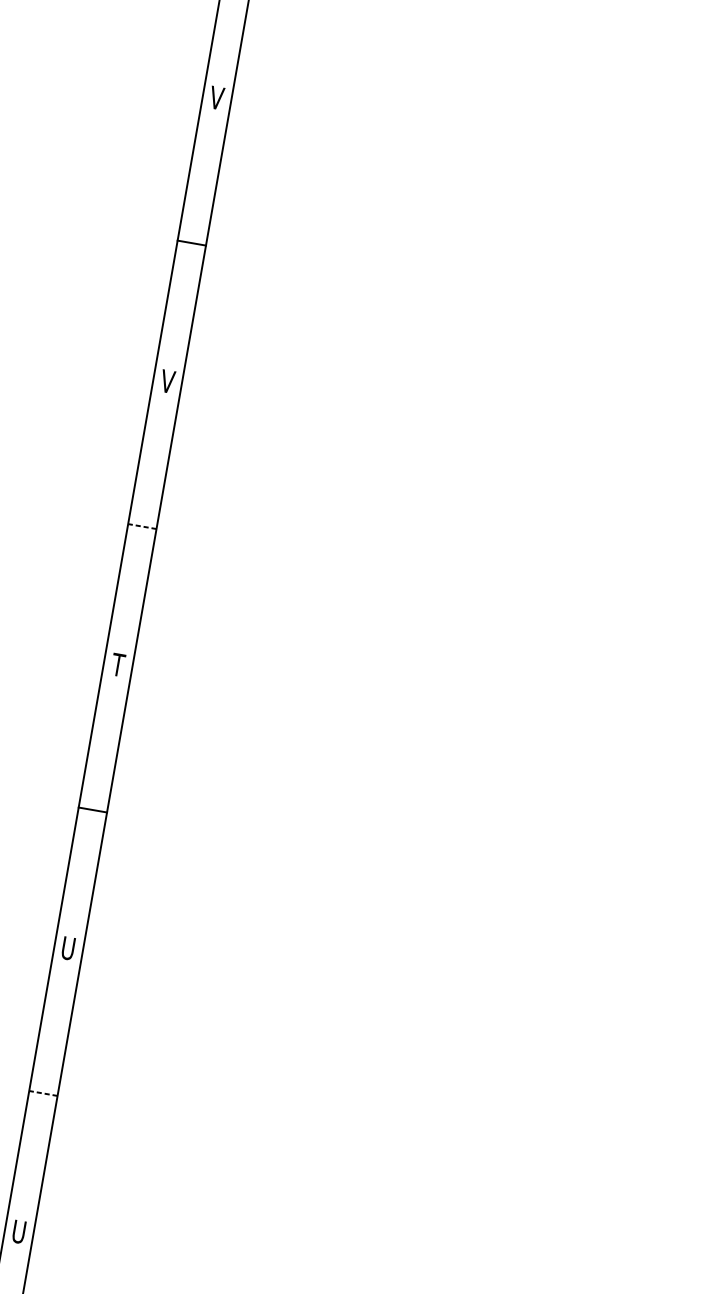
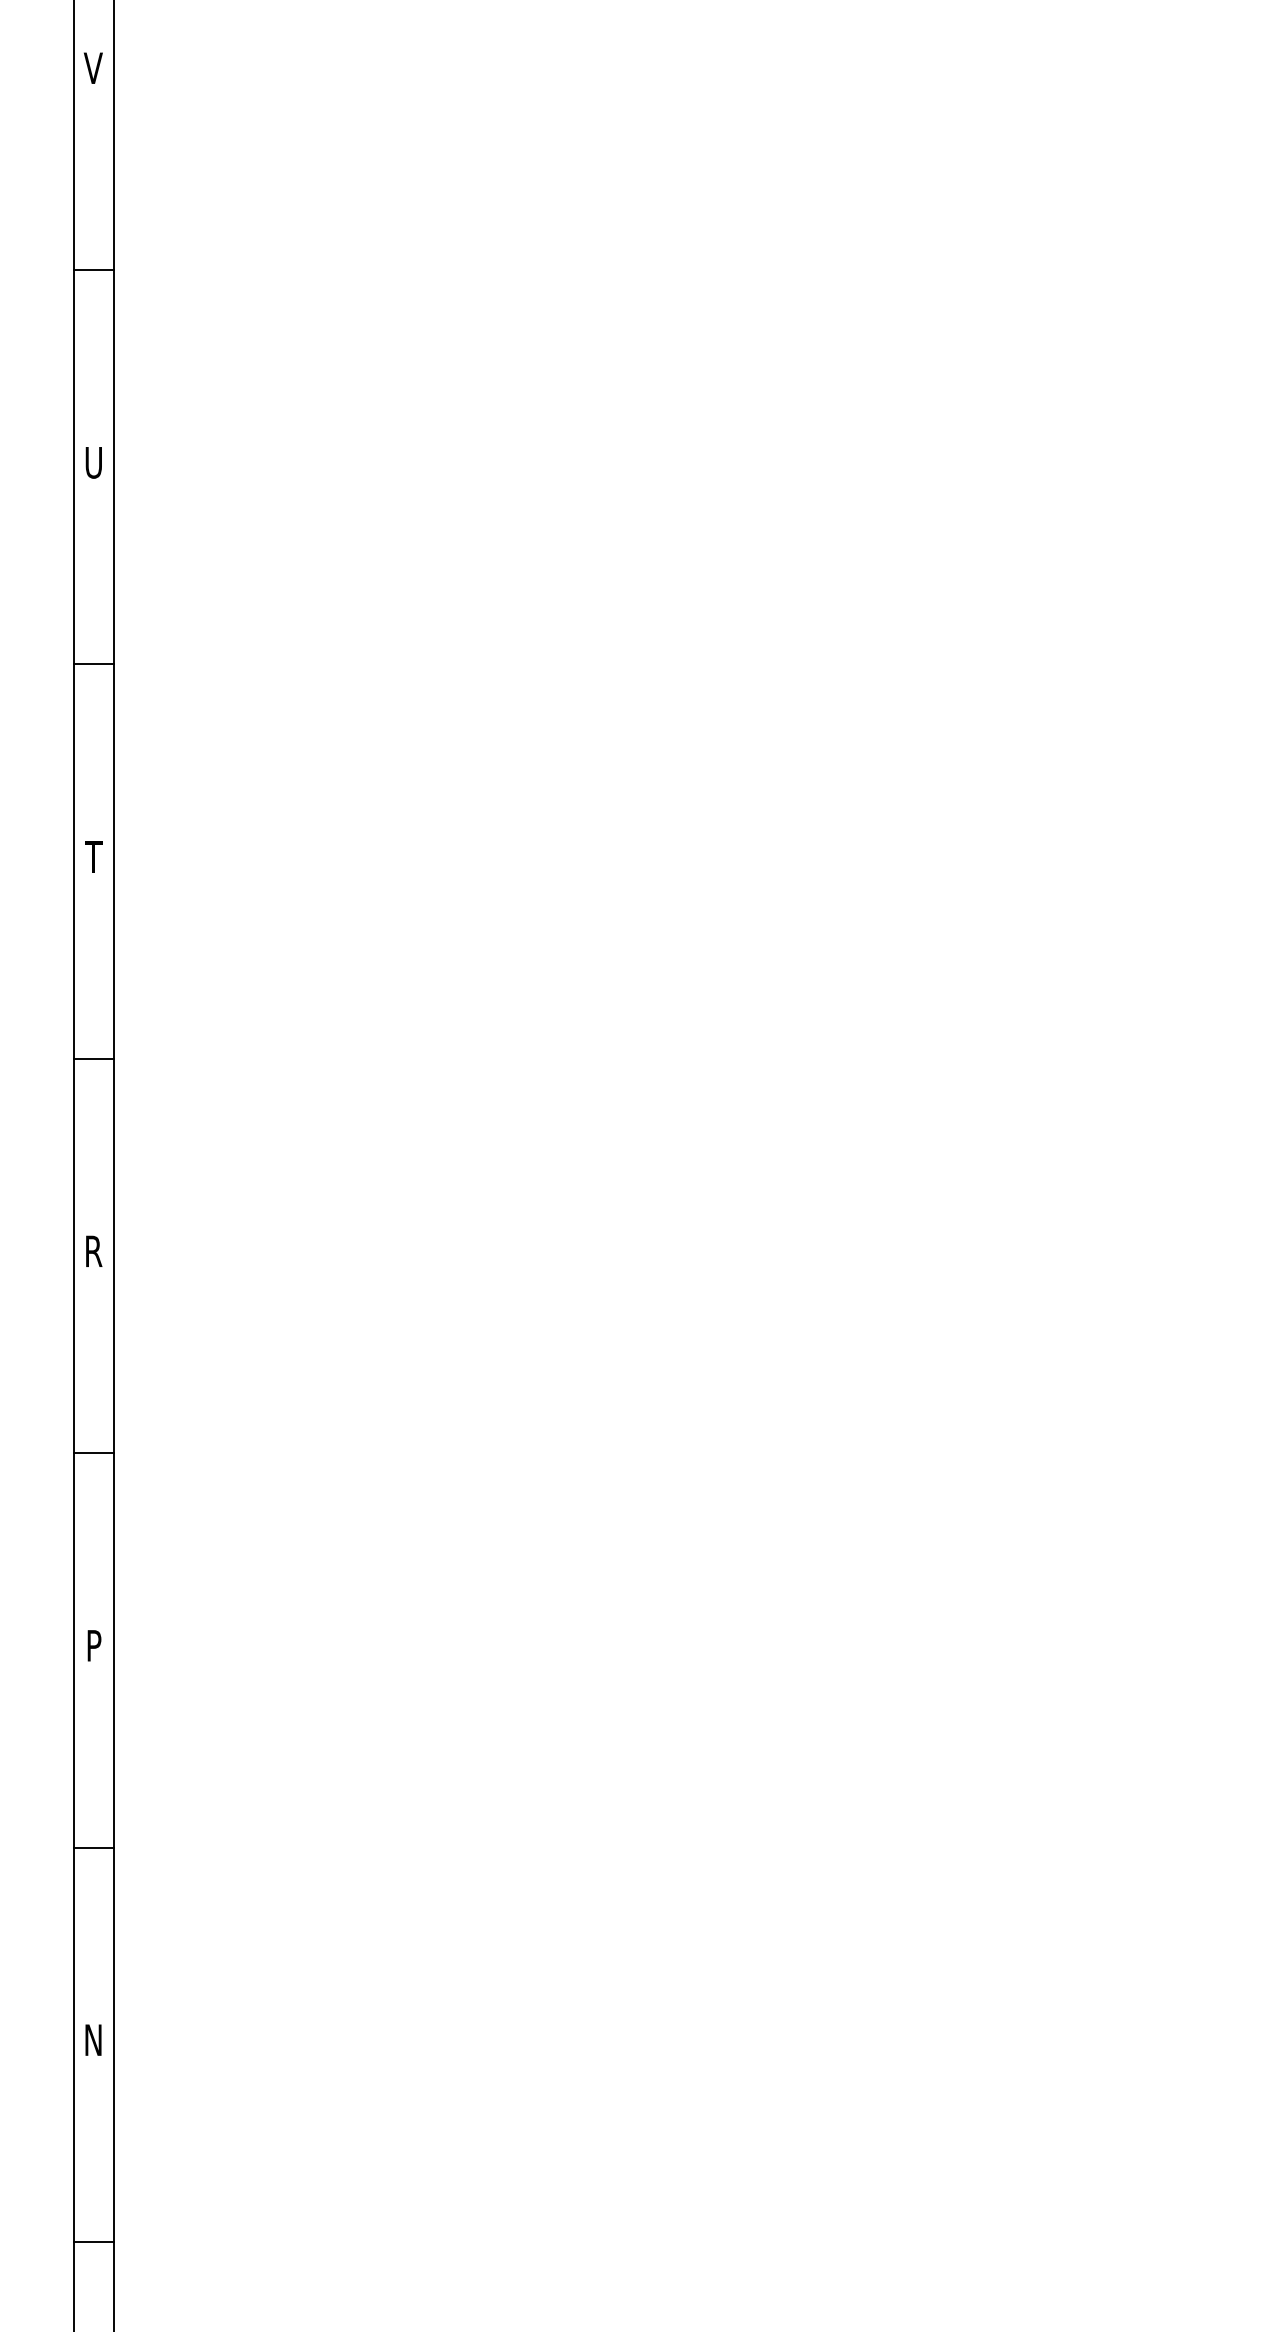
text: (167, 381) -> (93, 462), V -> U
line: (142, 526) -> (93, 664), dashed -> solid
text: (68, 948) -> (93, 1251), U -> R
line: (43, 1093) -> (93, 1453), dashed -> solid
text: (19, 1231) -> (93, 1645), U -> P

